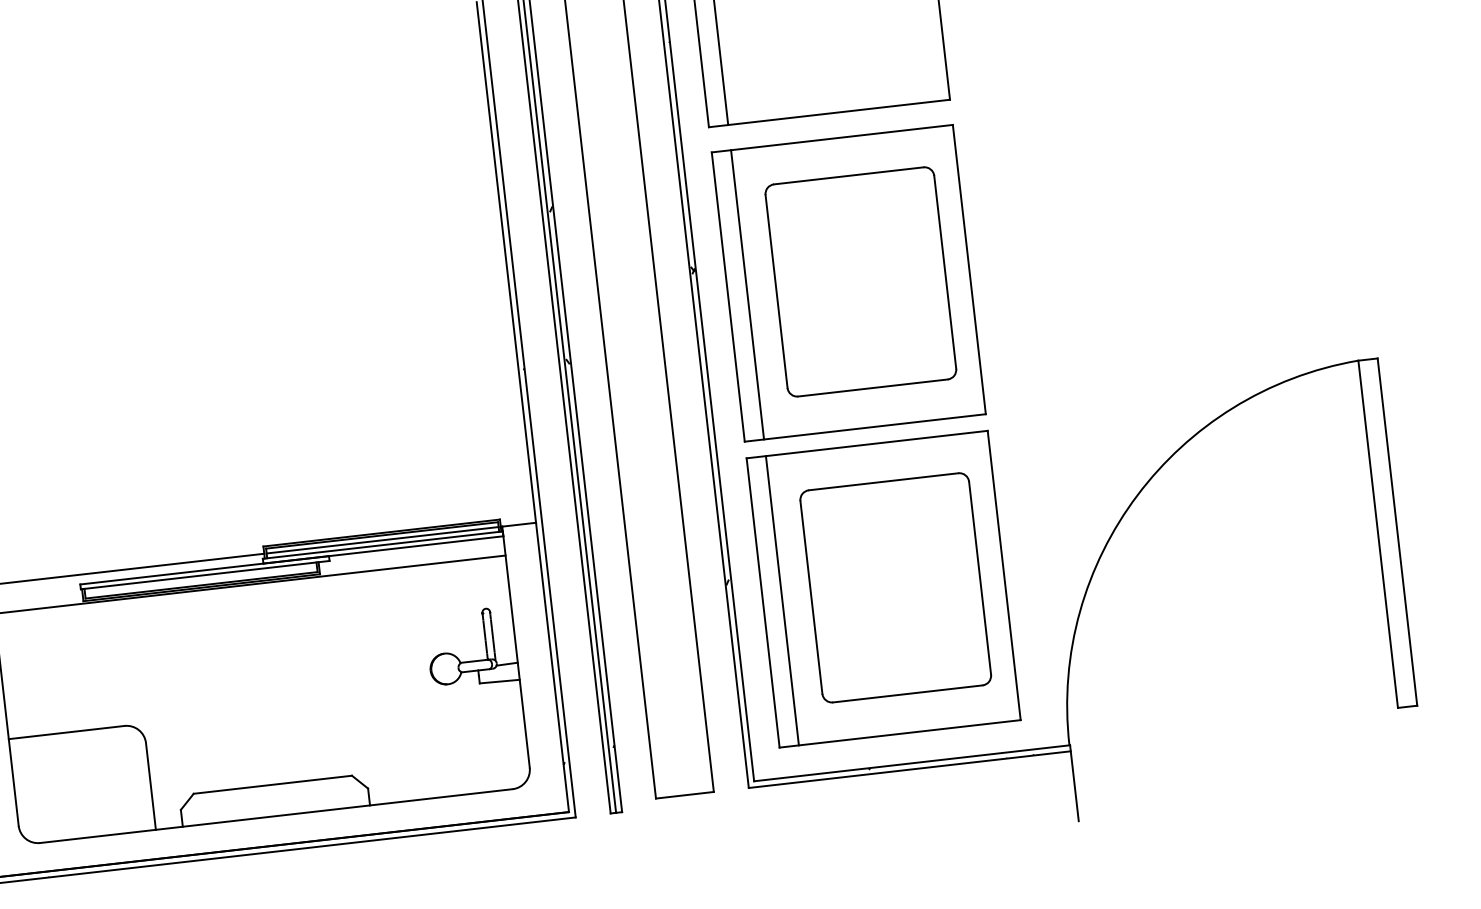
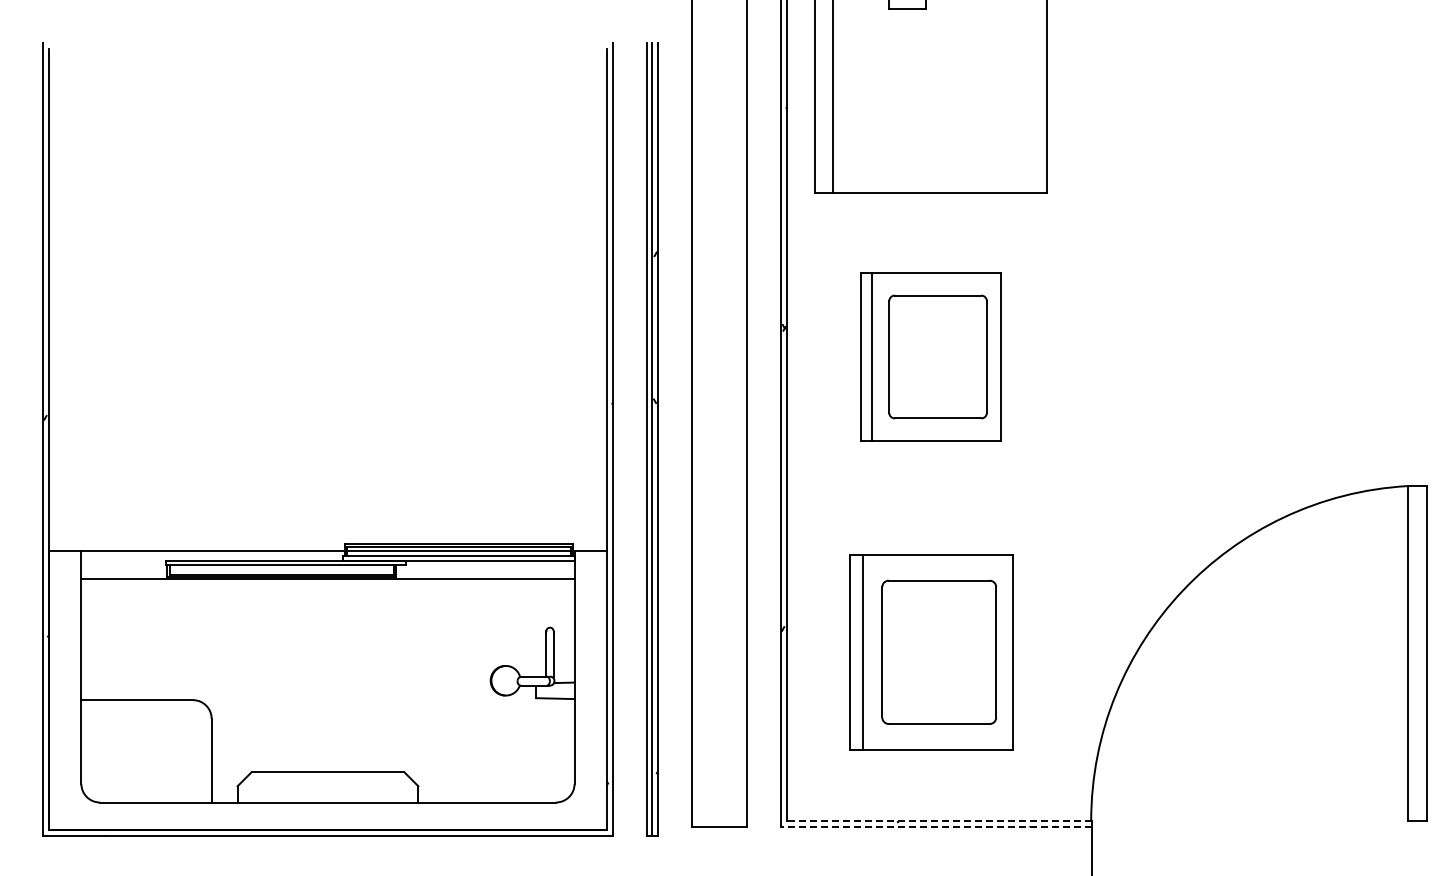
part: (848, 282) -> (930, 356), size x0.6
part: (883, 589) -> (930, 652), size x0.7
line: (911, 763) -> (938, 821), solid -> dashed
line: (908, 770) -> (935, 827), solid -> dashed

